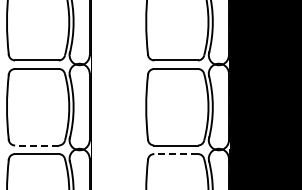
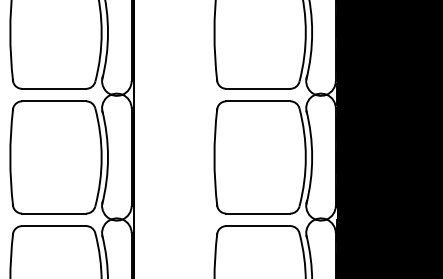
line: (36, 145) -> (53, 213), dashed -> solid
line: (176, 154) -> (258, 226), dashed -> solid

